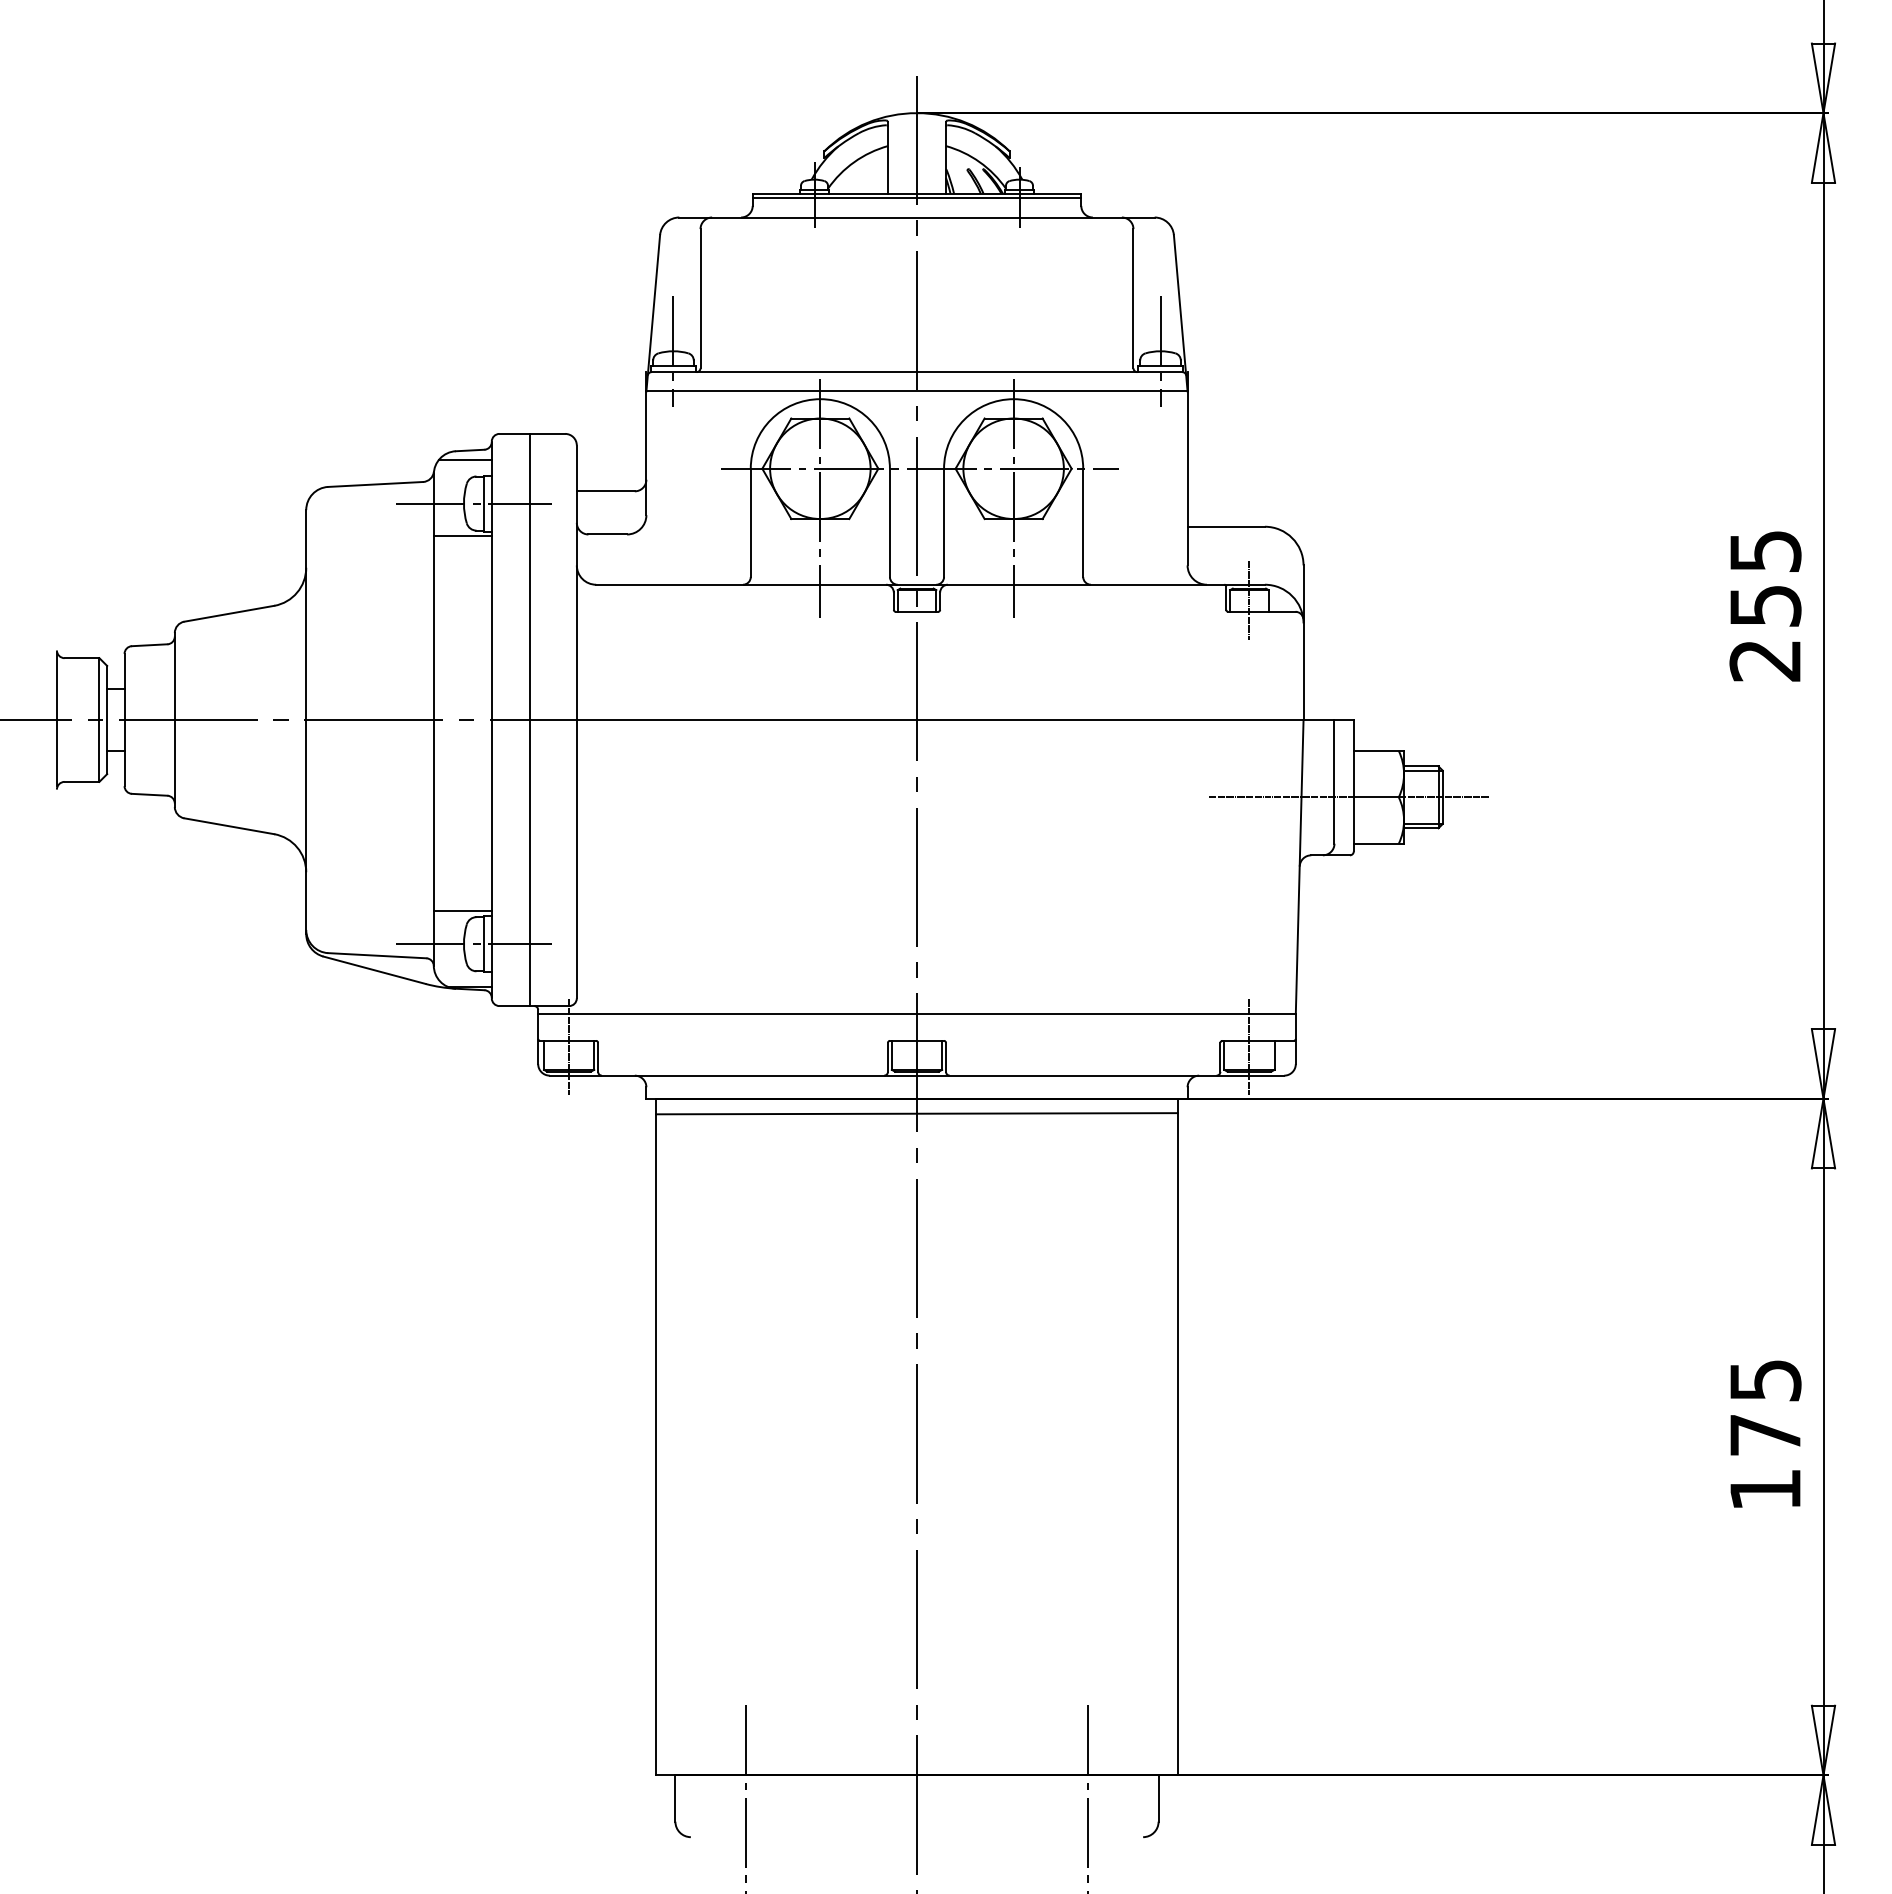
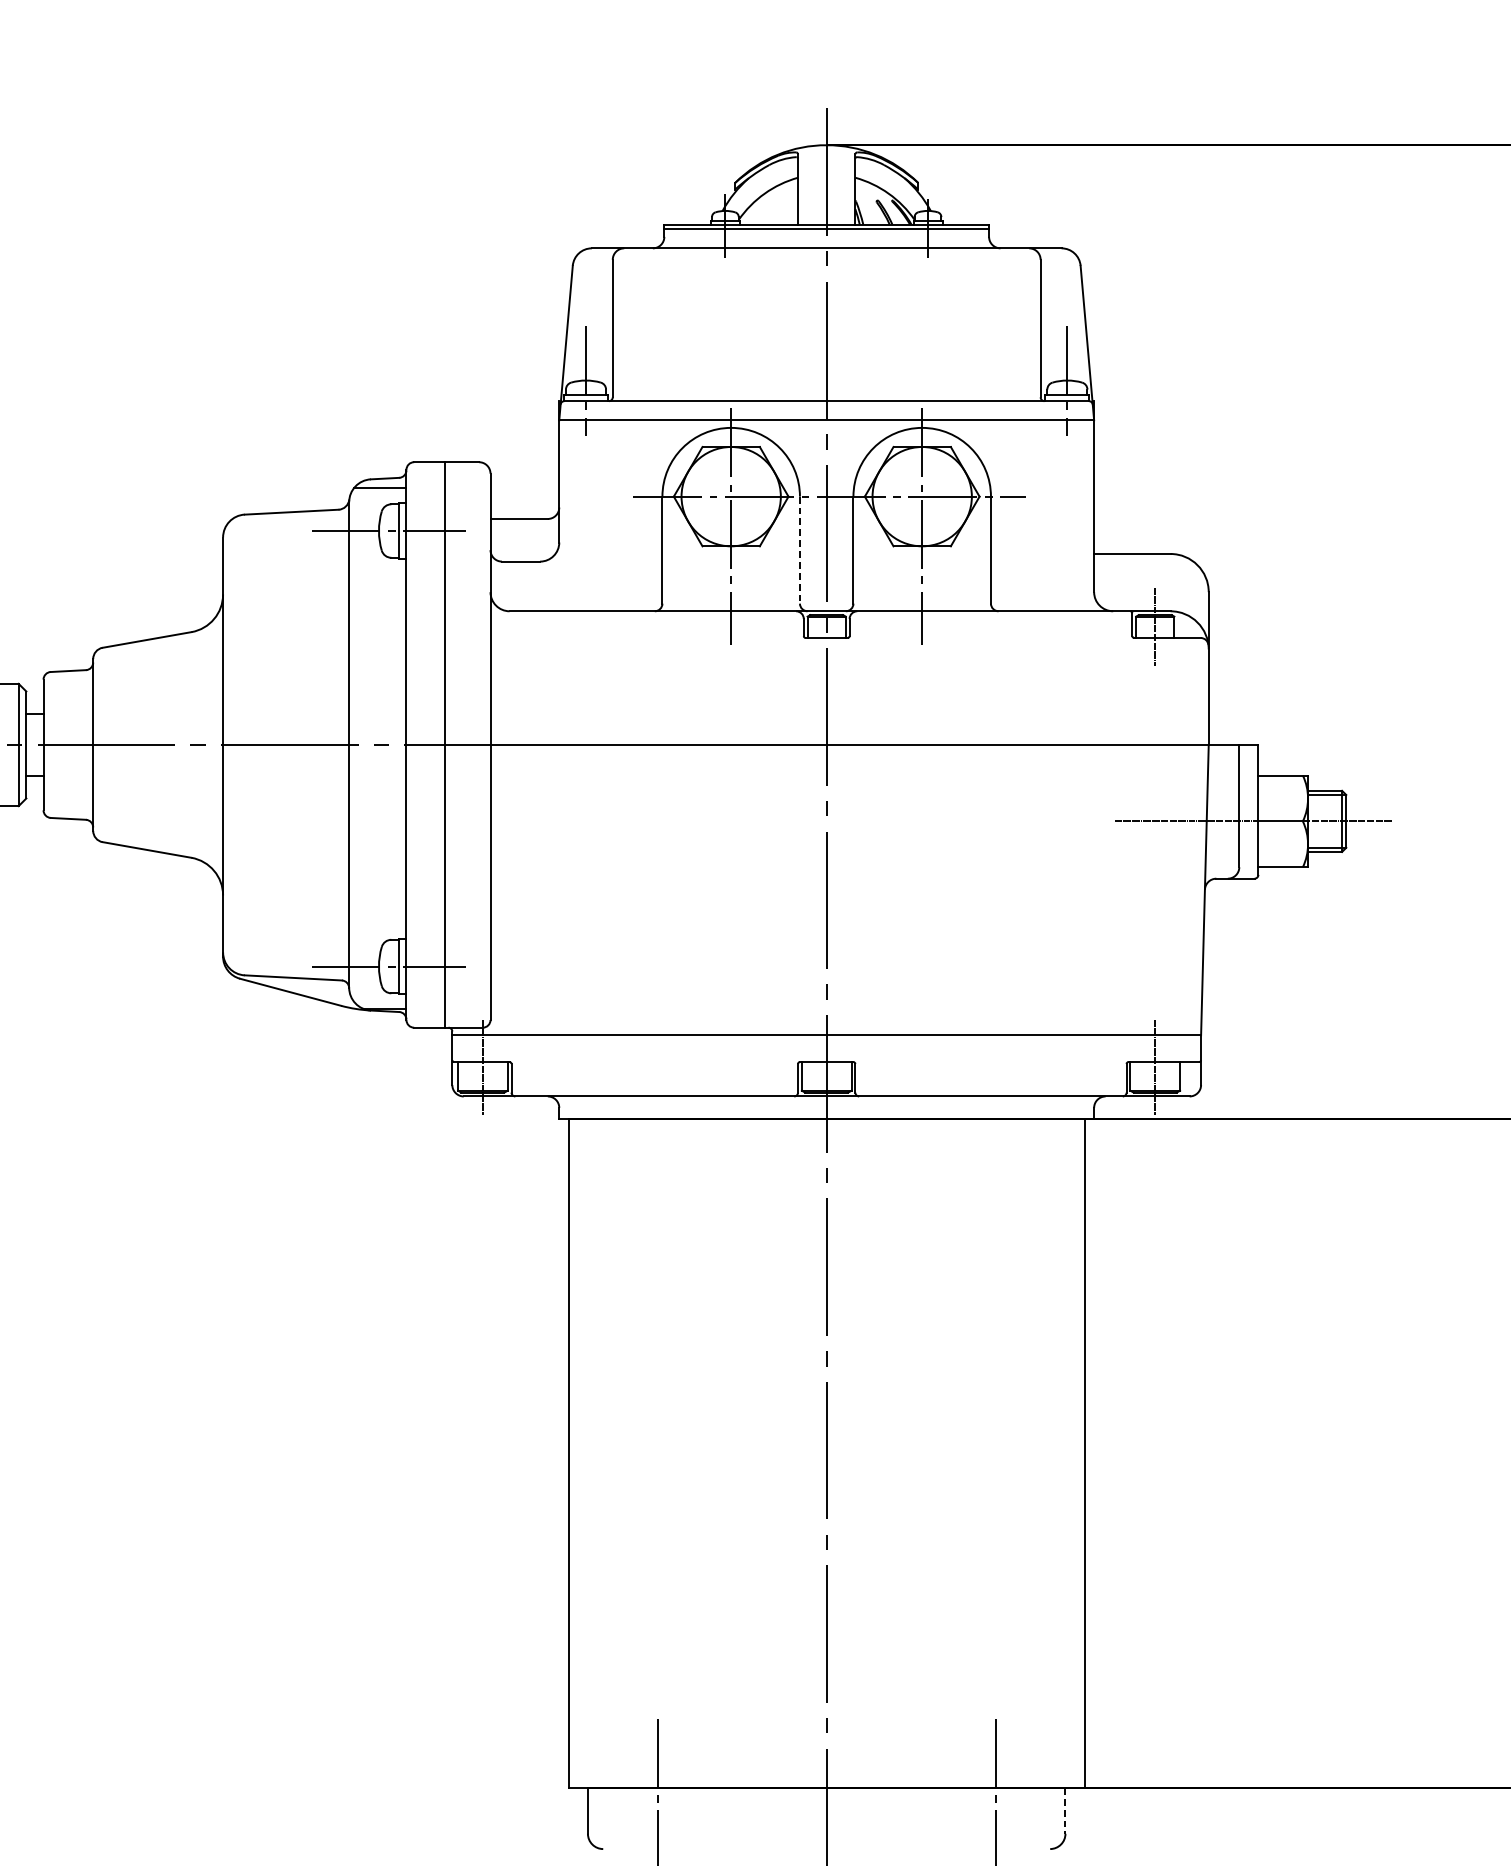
line: (889, 523) -> (799, 550), solid -> dashed
line: (462, 536) -> (377, 563), removed
line: (462, 911) -> (377, 934), removed
line: (916, 1113) -> (826, 1133), removed
line: (1158, 1799) -> (1065, 1811), solid -> dashed

